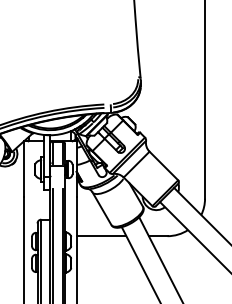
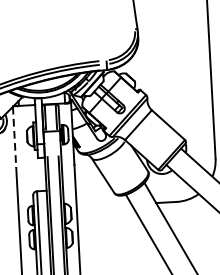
line: (23, 169) -> (14, 137), solid -> dashed
line: (101, 236) -> (104, 206), removed

